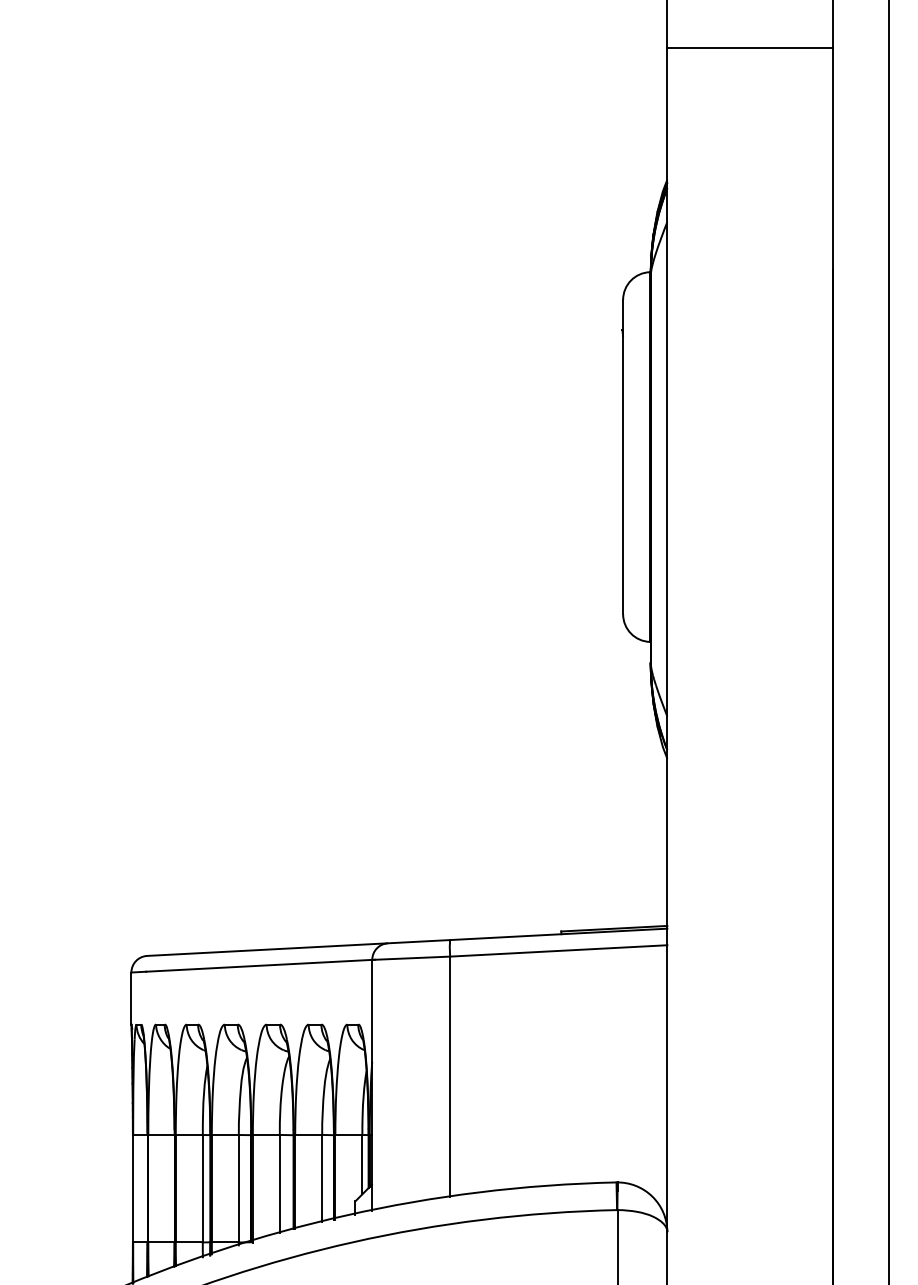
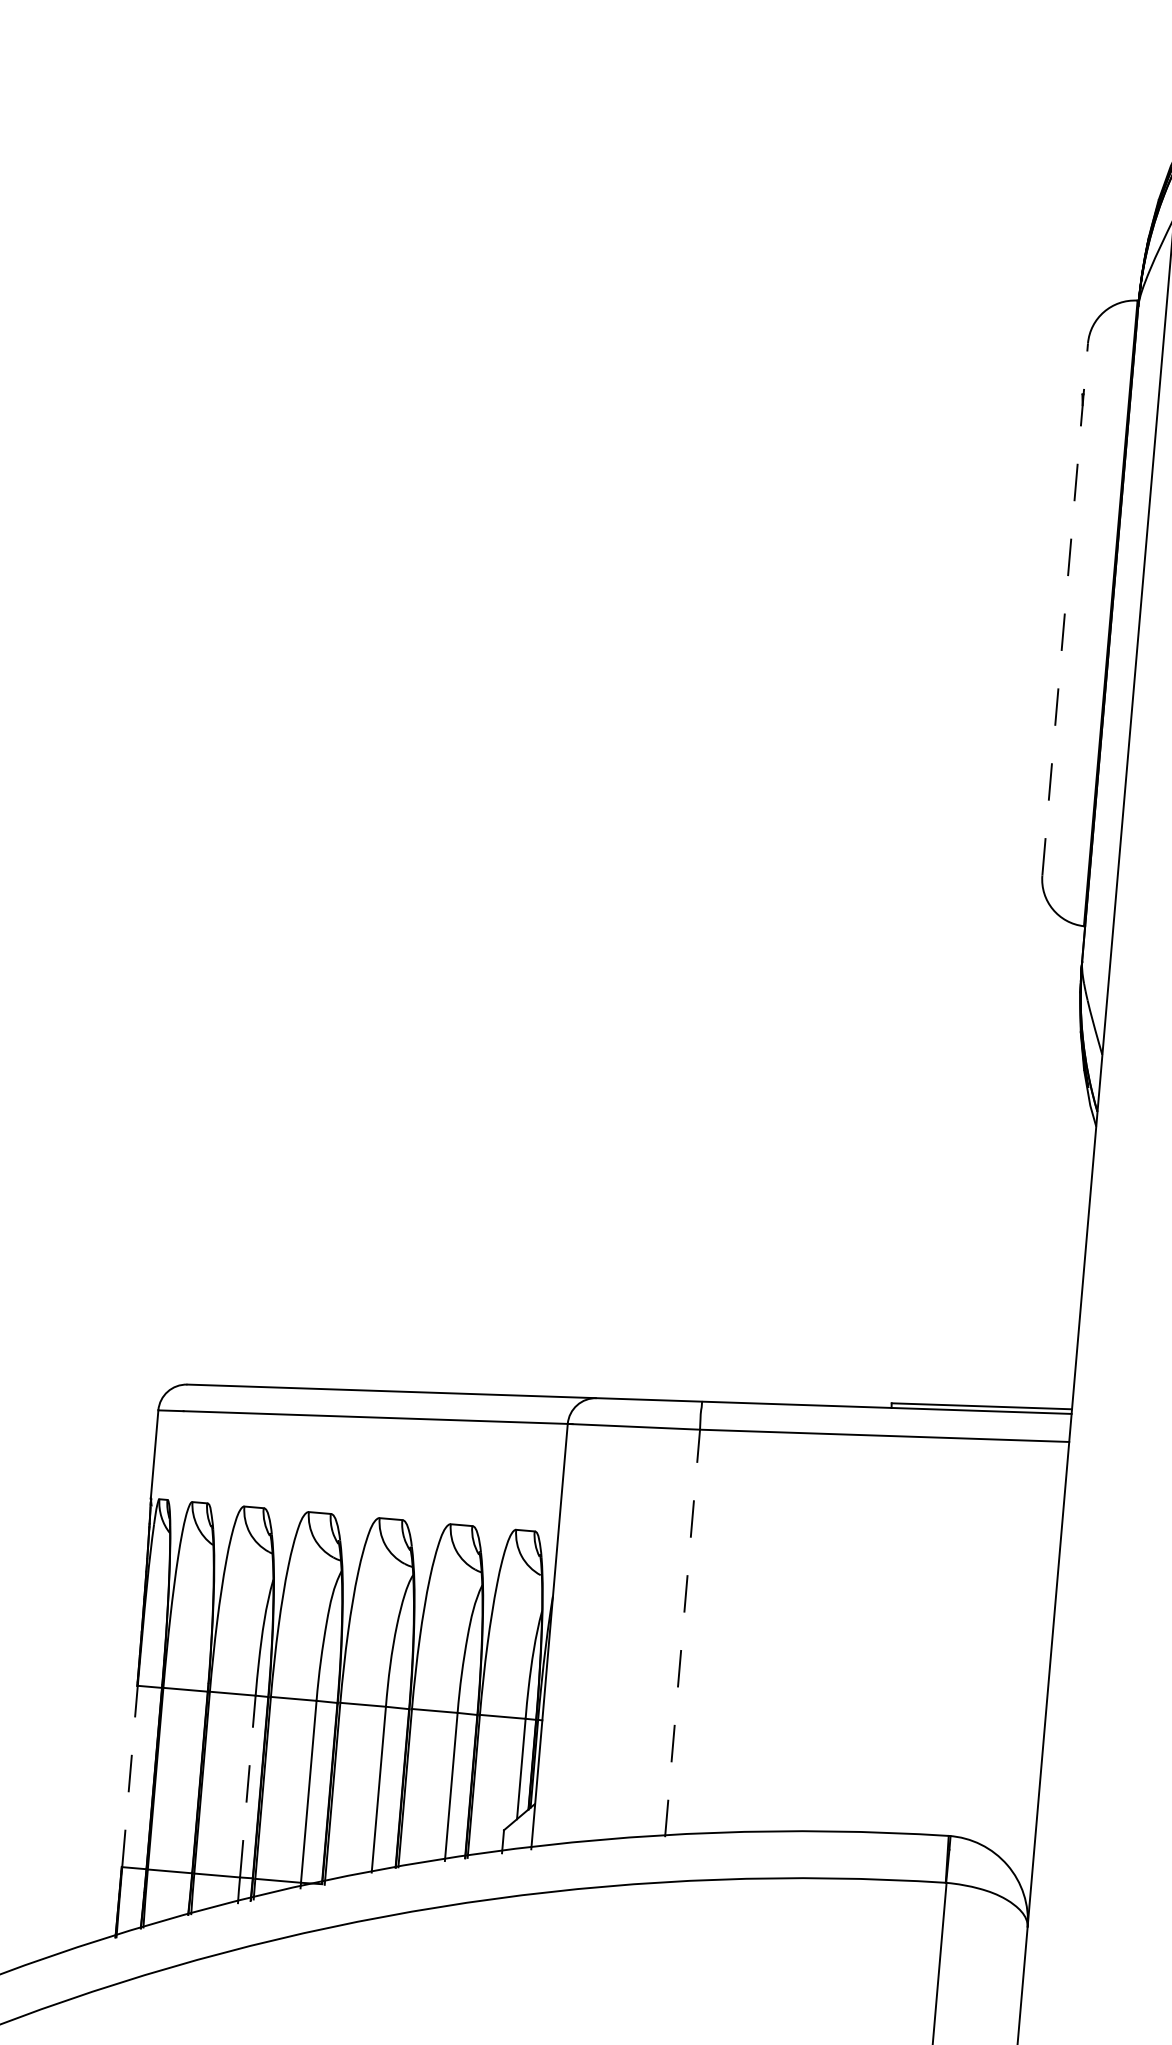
line: (623, 456) -> (1065, 608), solid -> dashed
line: (450, 1076) -> (683, 1632), solid -> dashed
line: (133, 1188) -> (130, 1776), solid -> dashed
line: (202, 1188) -> (247, 1786), solid -> dashed

